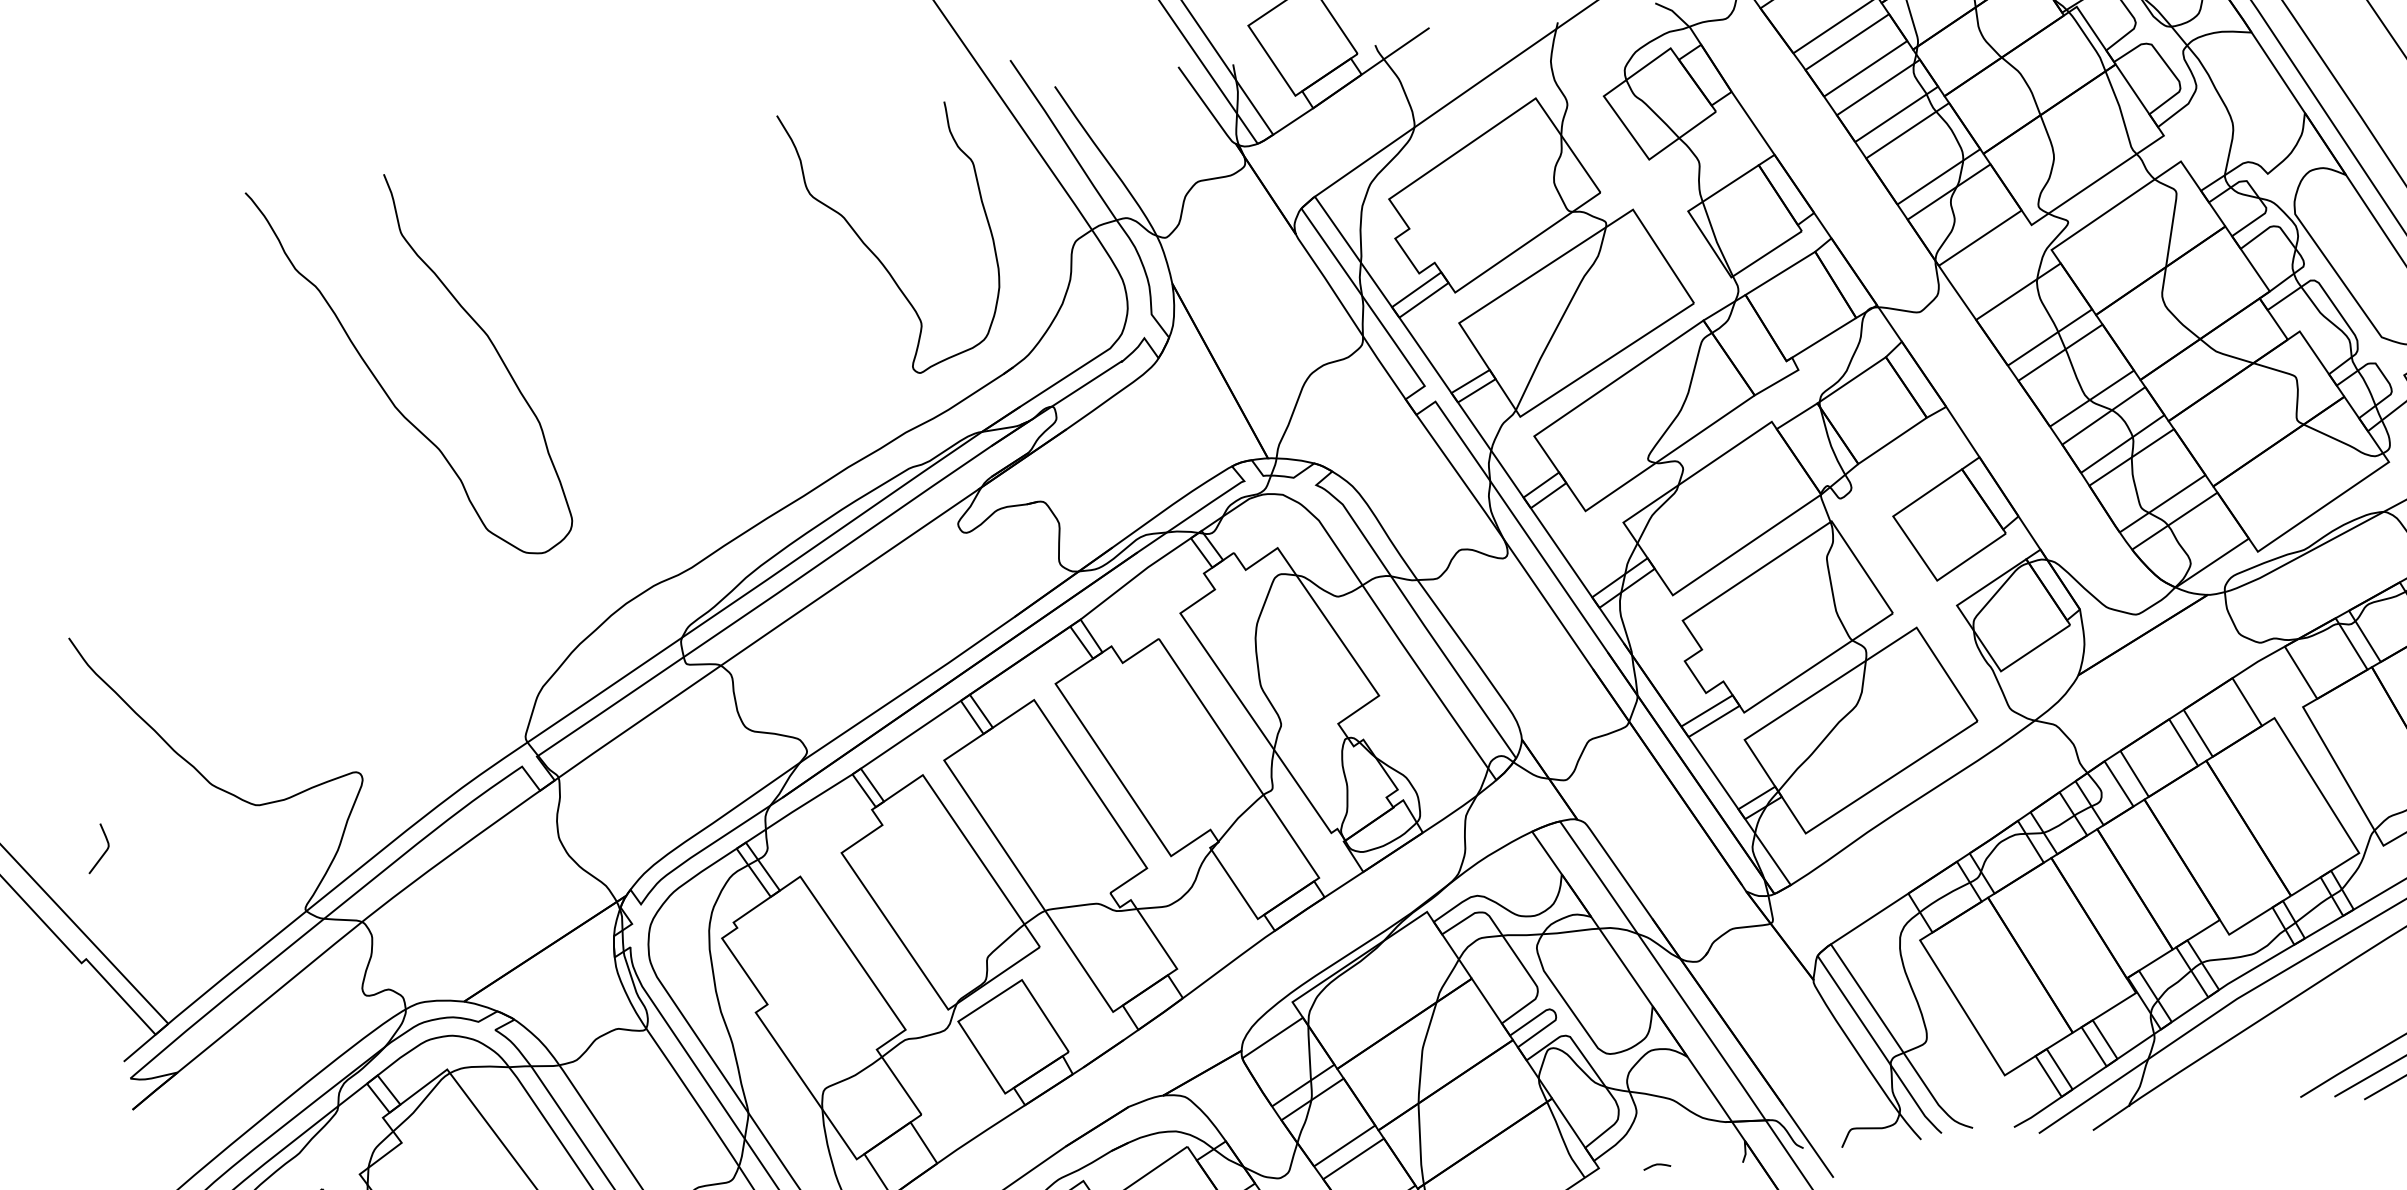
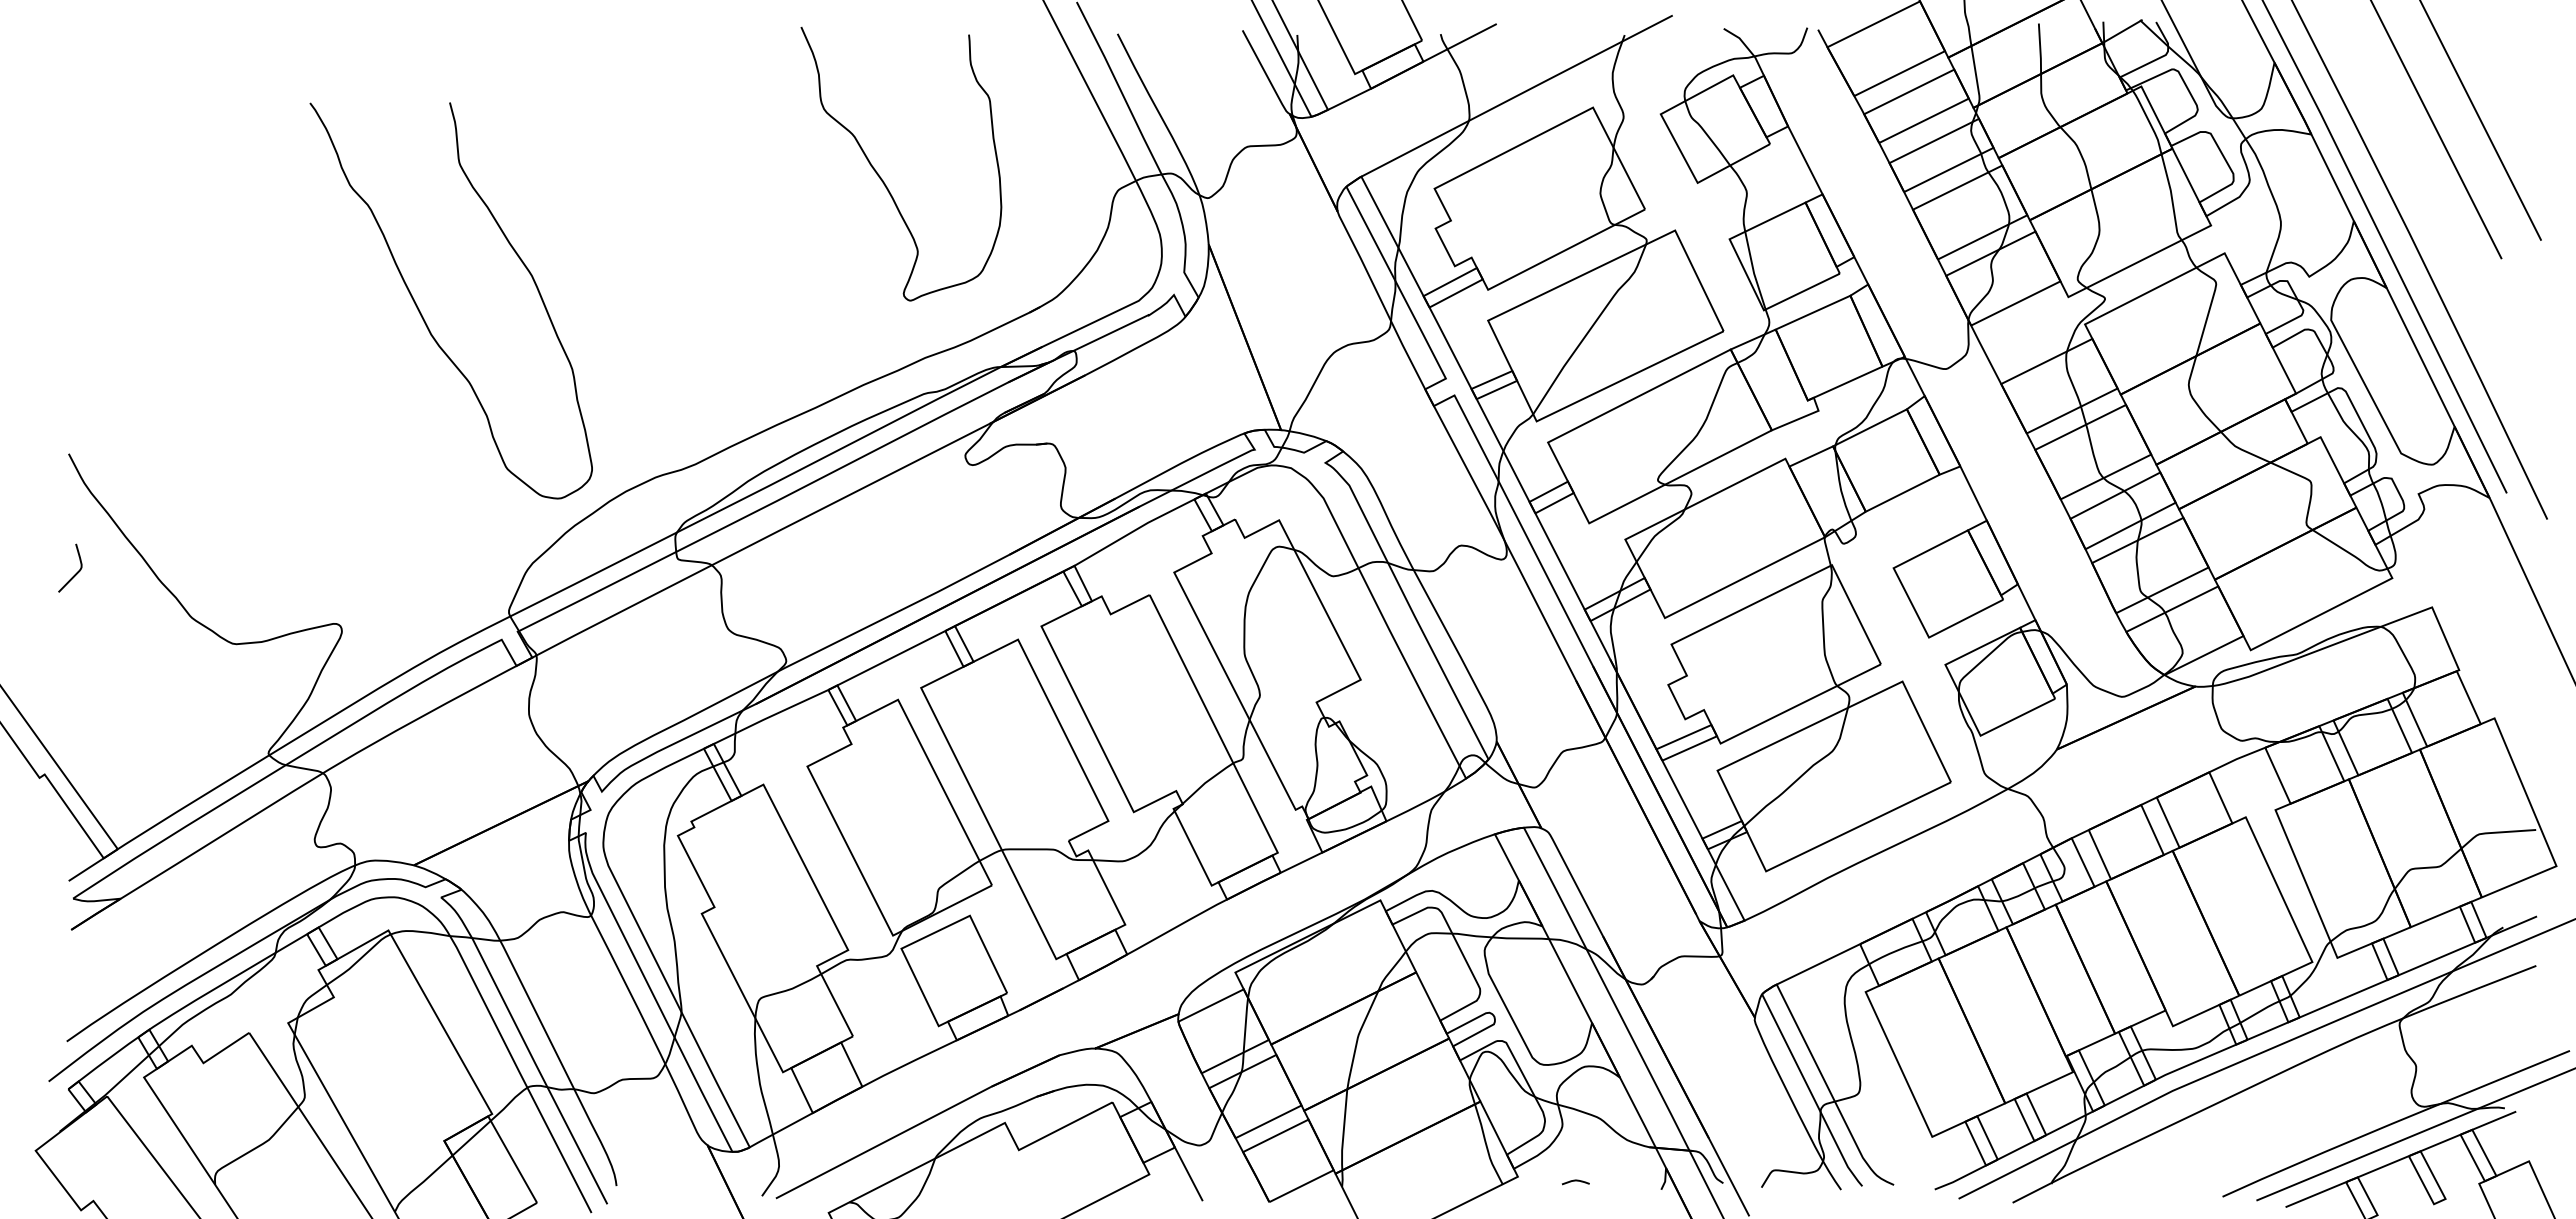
curve: (875, 254) -> (881, 177), moved
curve: (383, 388) -> (422, 314), moved
curve: (104, 851) -> (76, 572), moved

